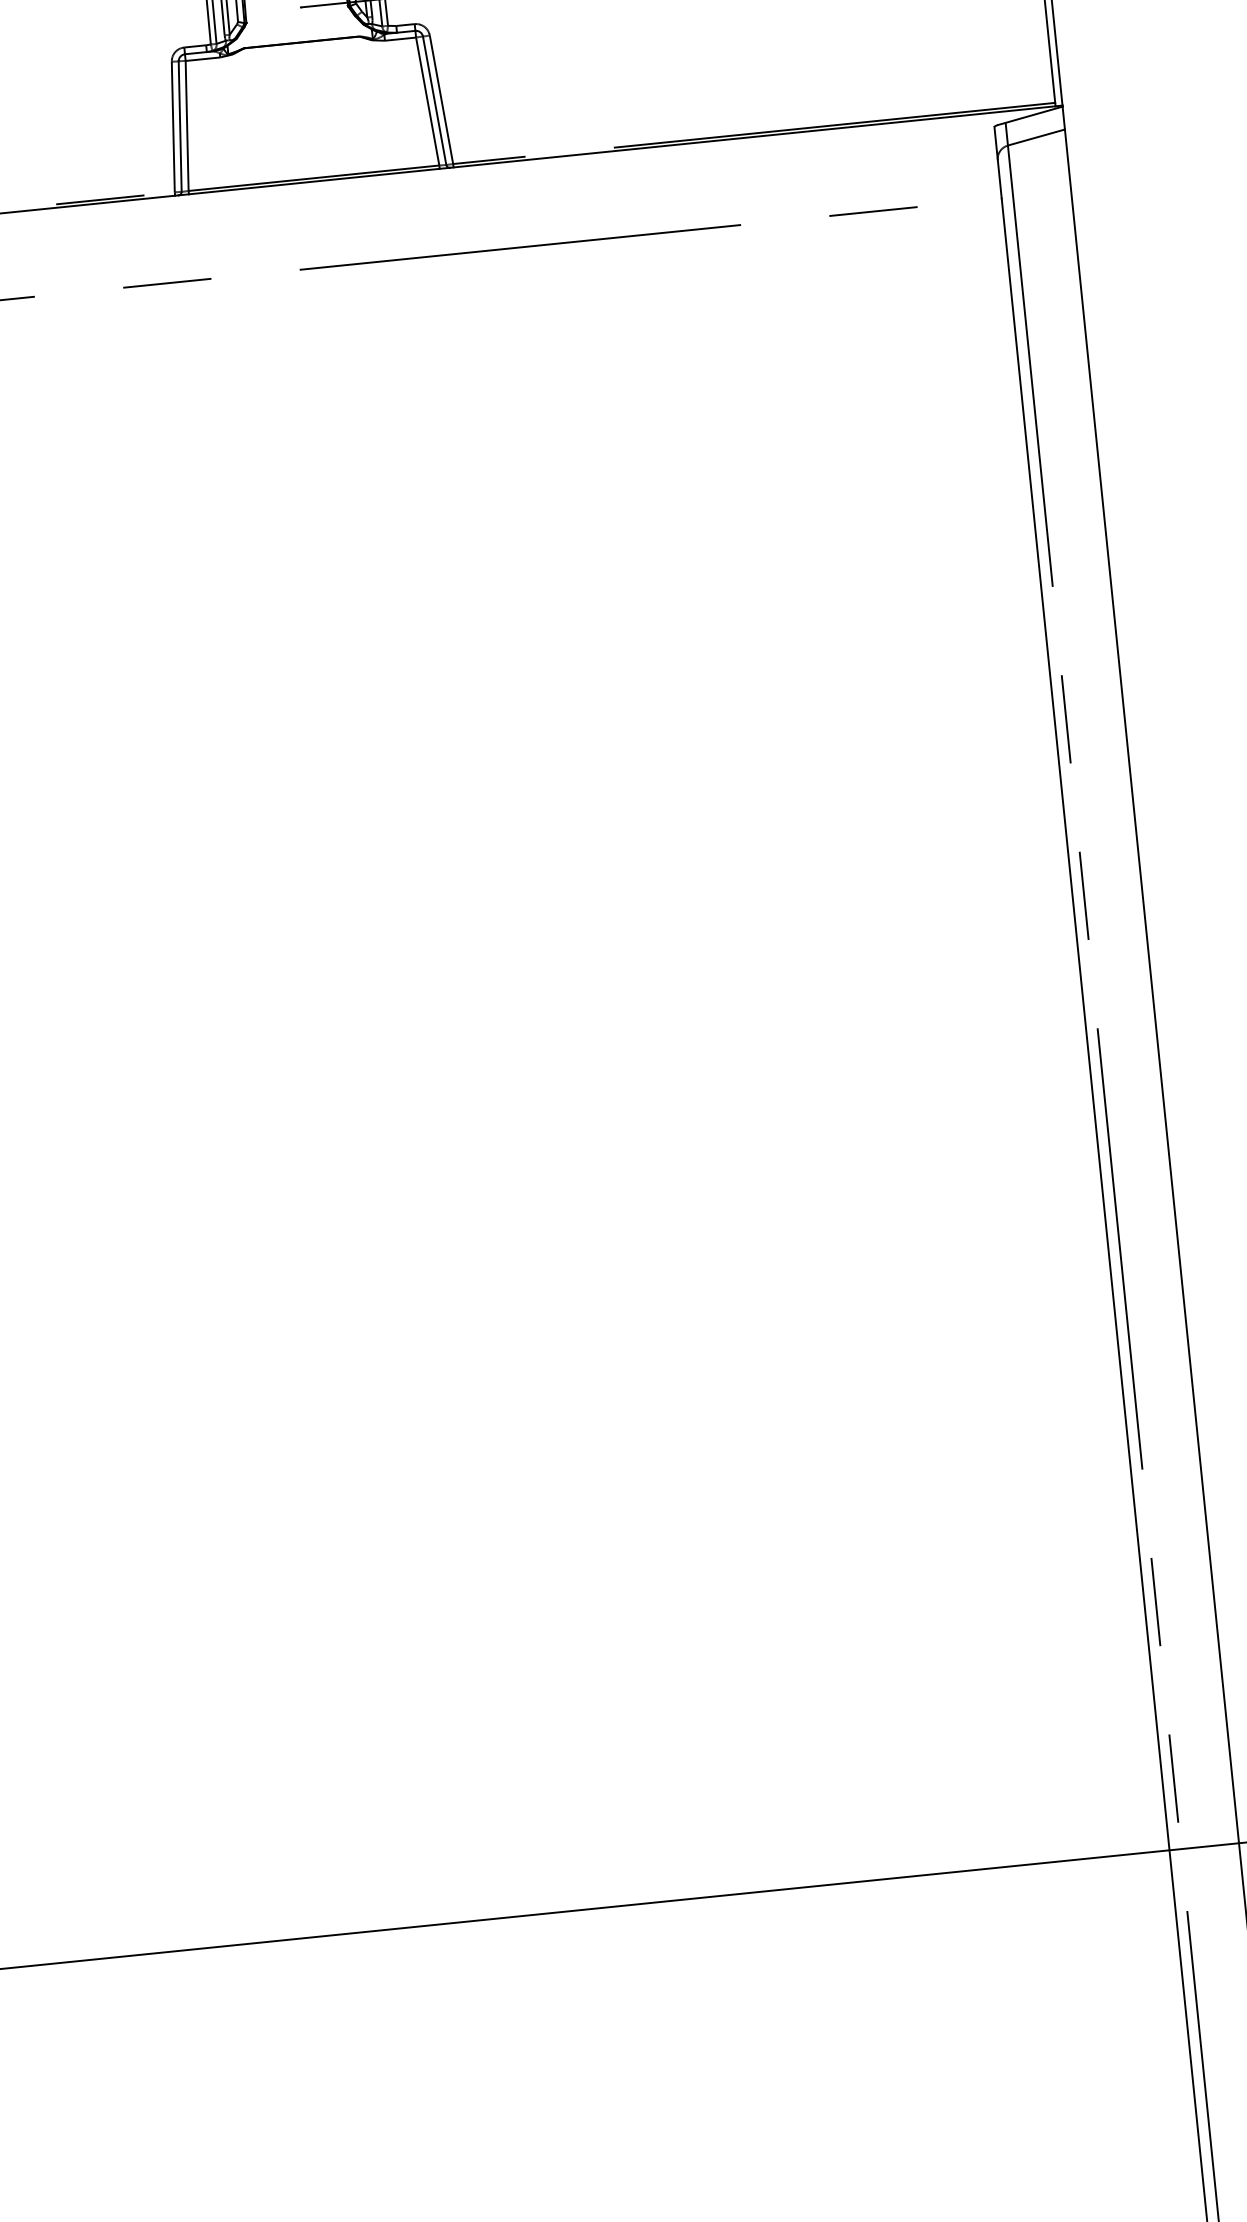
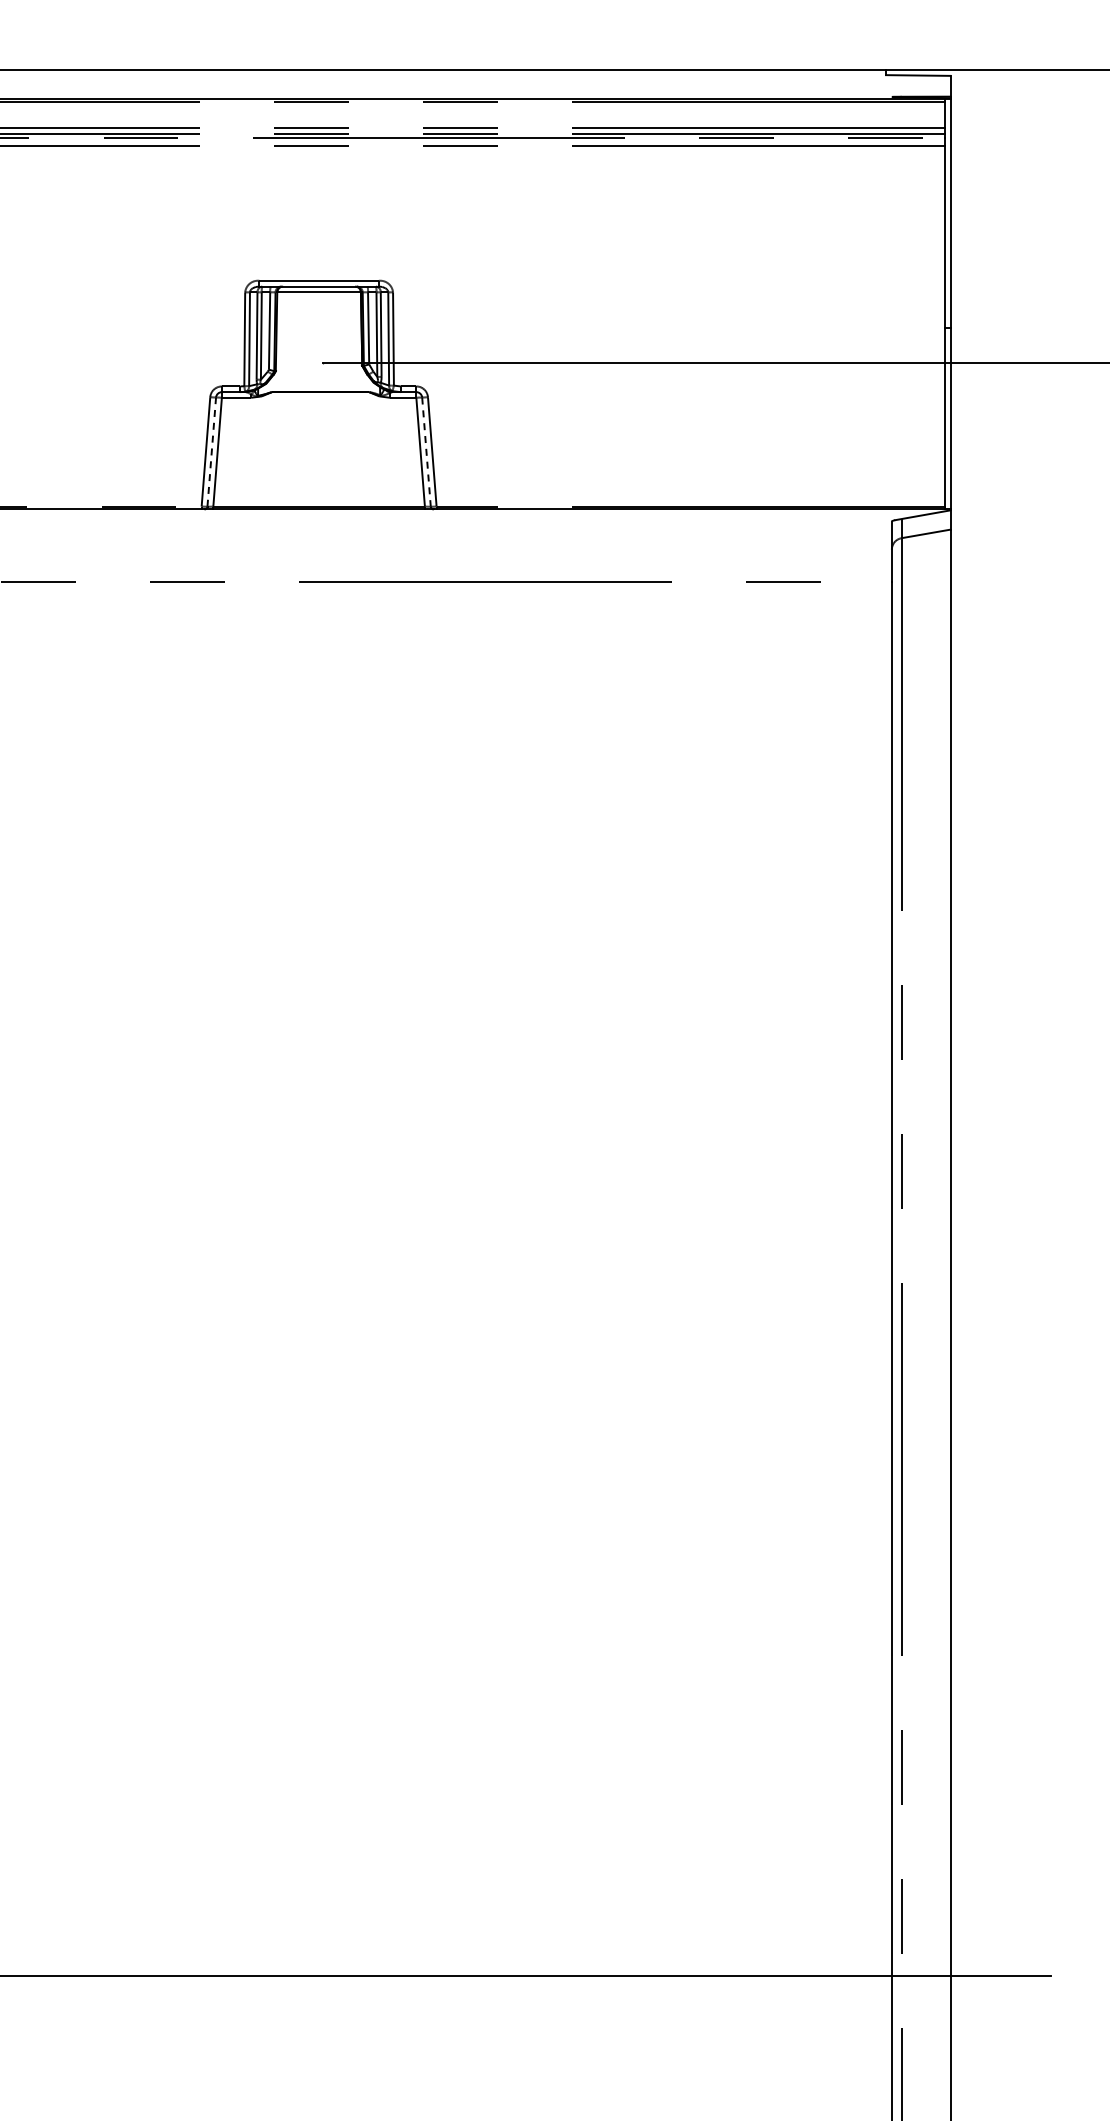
line: (434, 101) -> (426, 452), solid -> dashed
line: (179, 127) -> (211, 452), solid -> dashed

